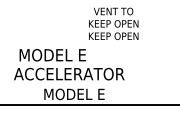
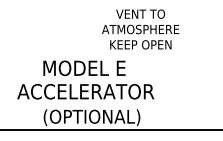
text: (113, 23) -> (140, 29), KEEP OPEN -> ATMOSPHERE
text: (52, 55) -> (84, 68), moved
text: (73, 94) -> (91, 117), MODEL E -> (OPTIONAL)

